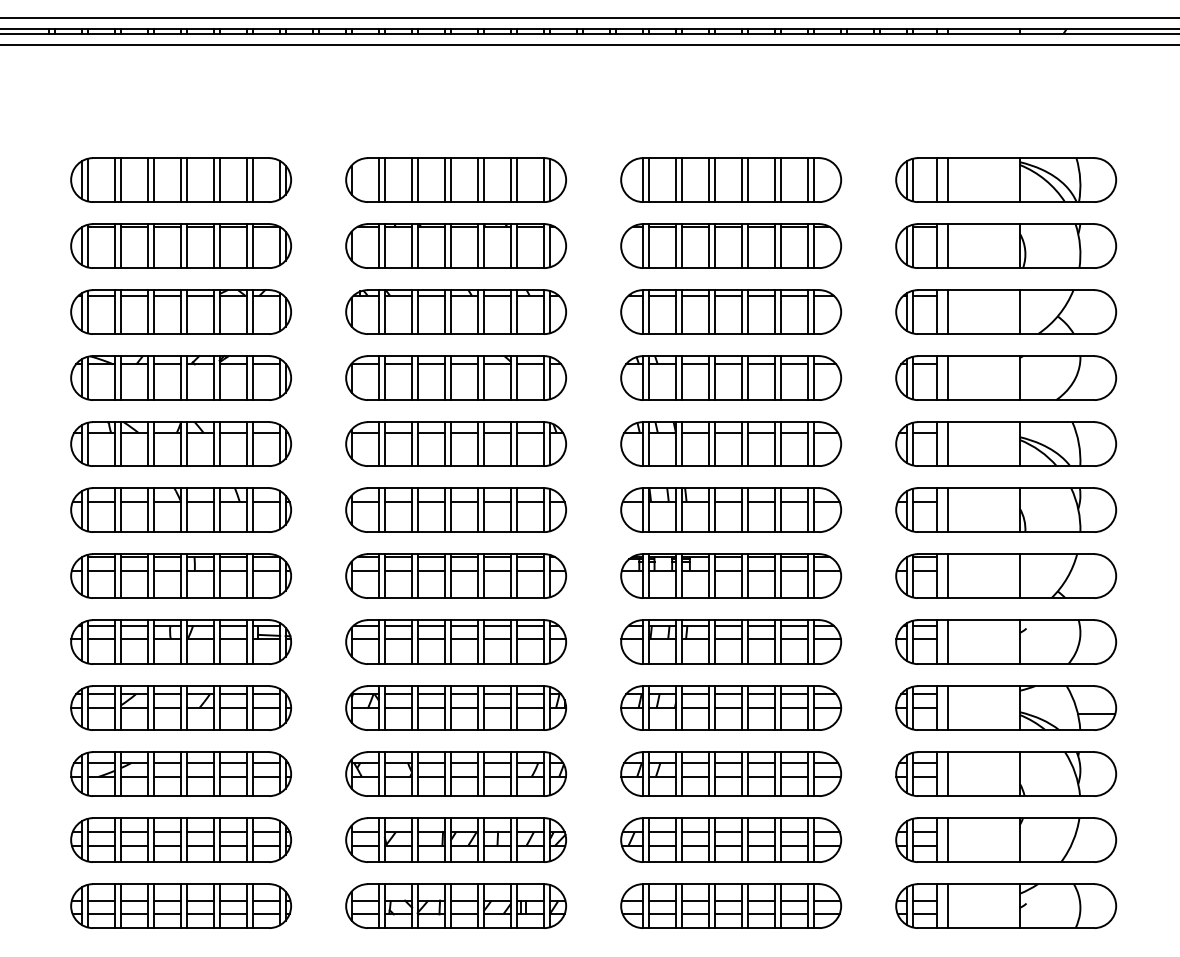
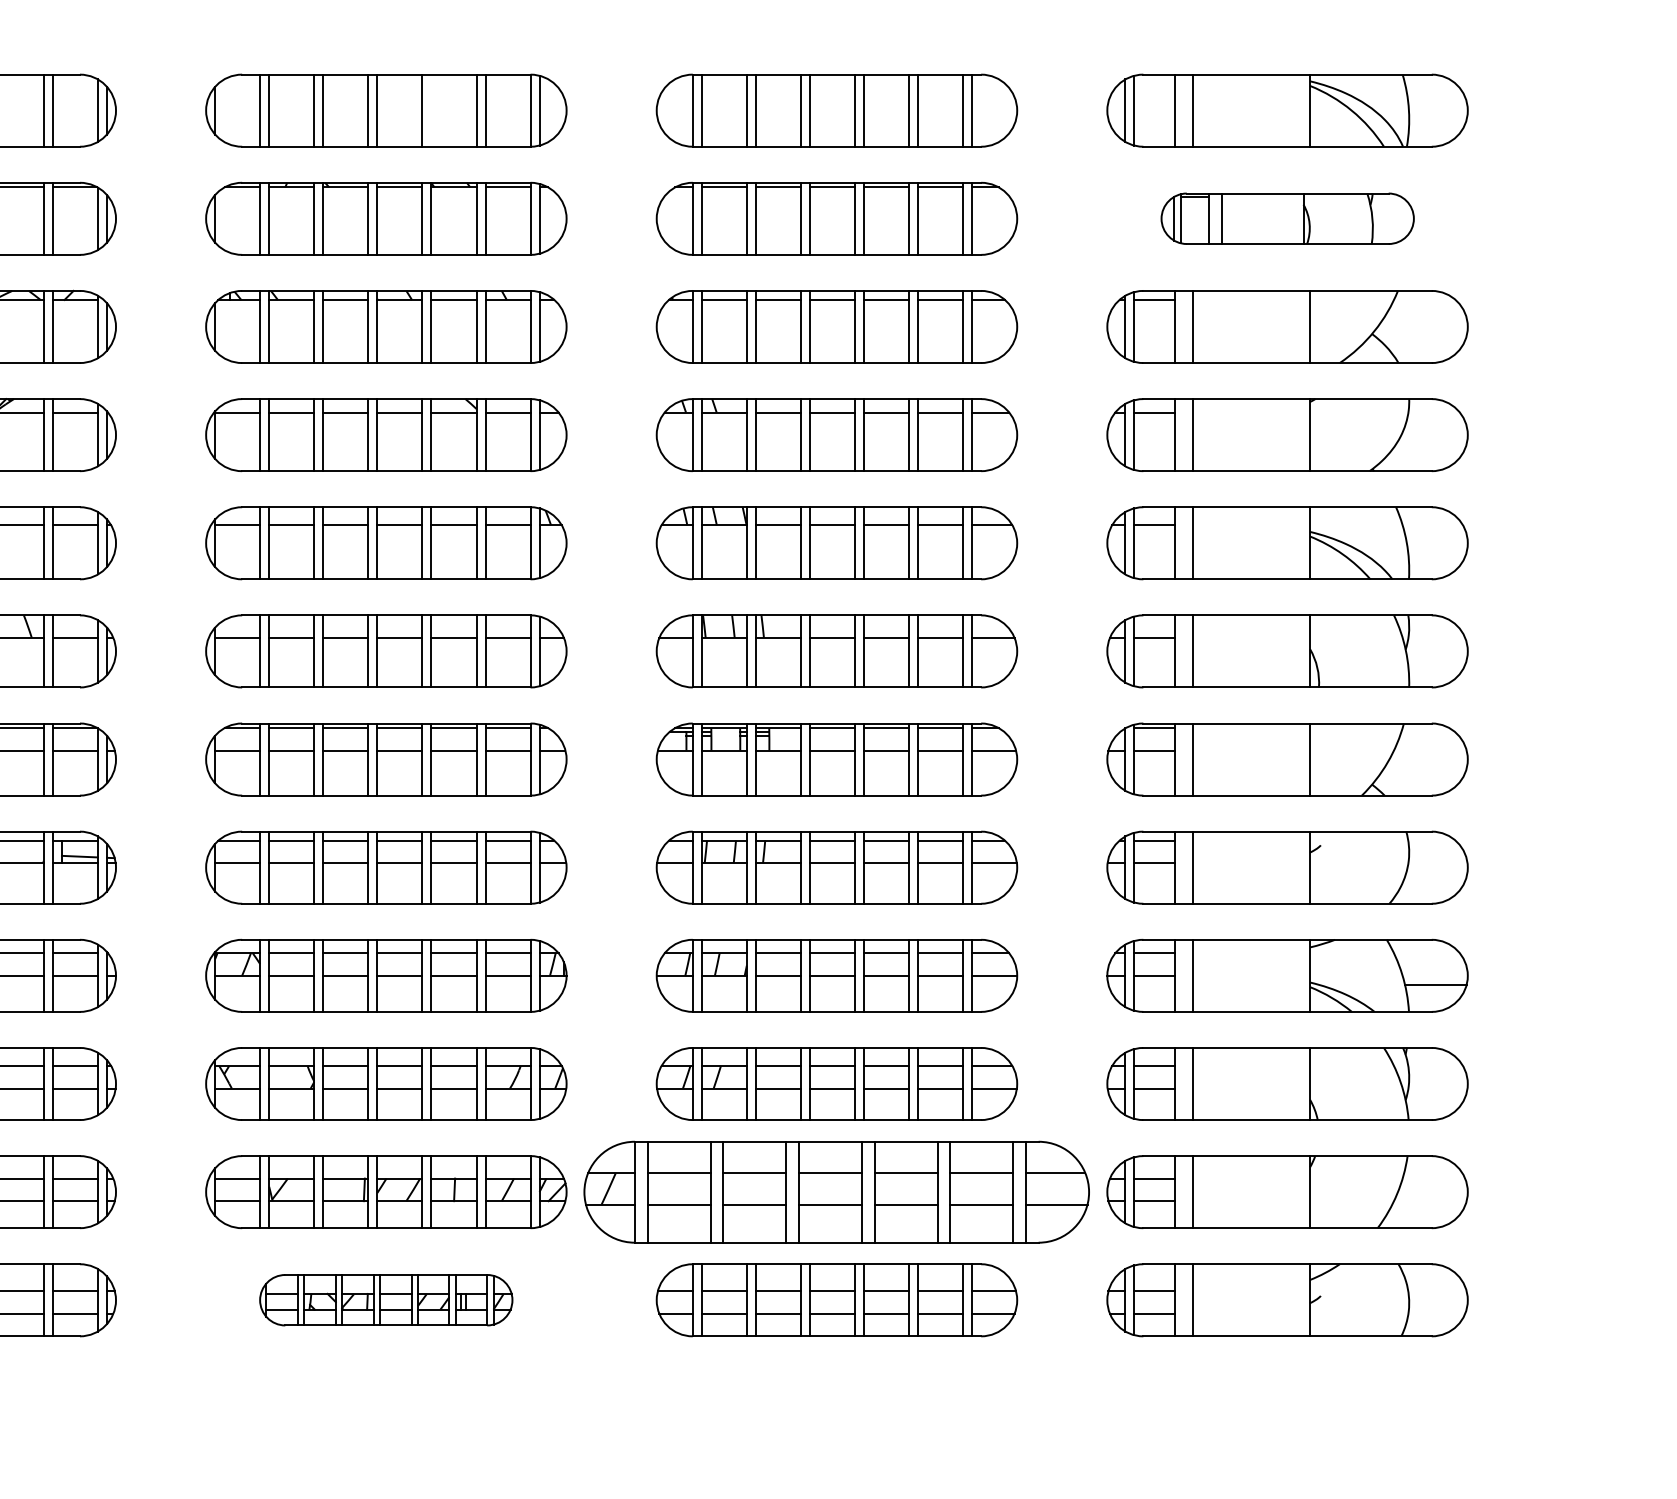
line: (483, 180) -> (431, 111), removed
part: (1006, 245) -> (1288, 217), size x0.7
part: (731, 839) -> (837, 1191), size x1.4
part: (455, 905) -> (385, 1299), size x0.7

